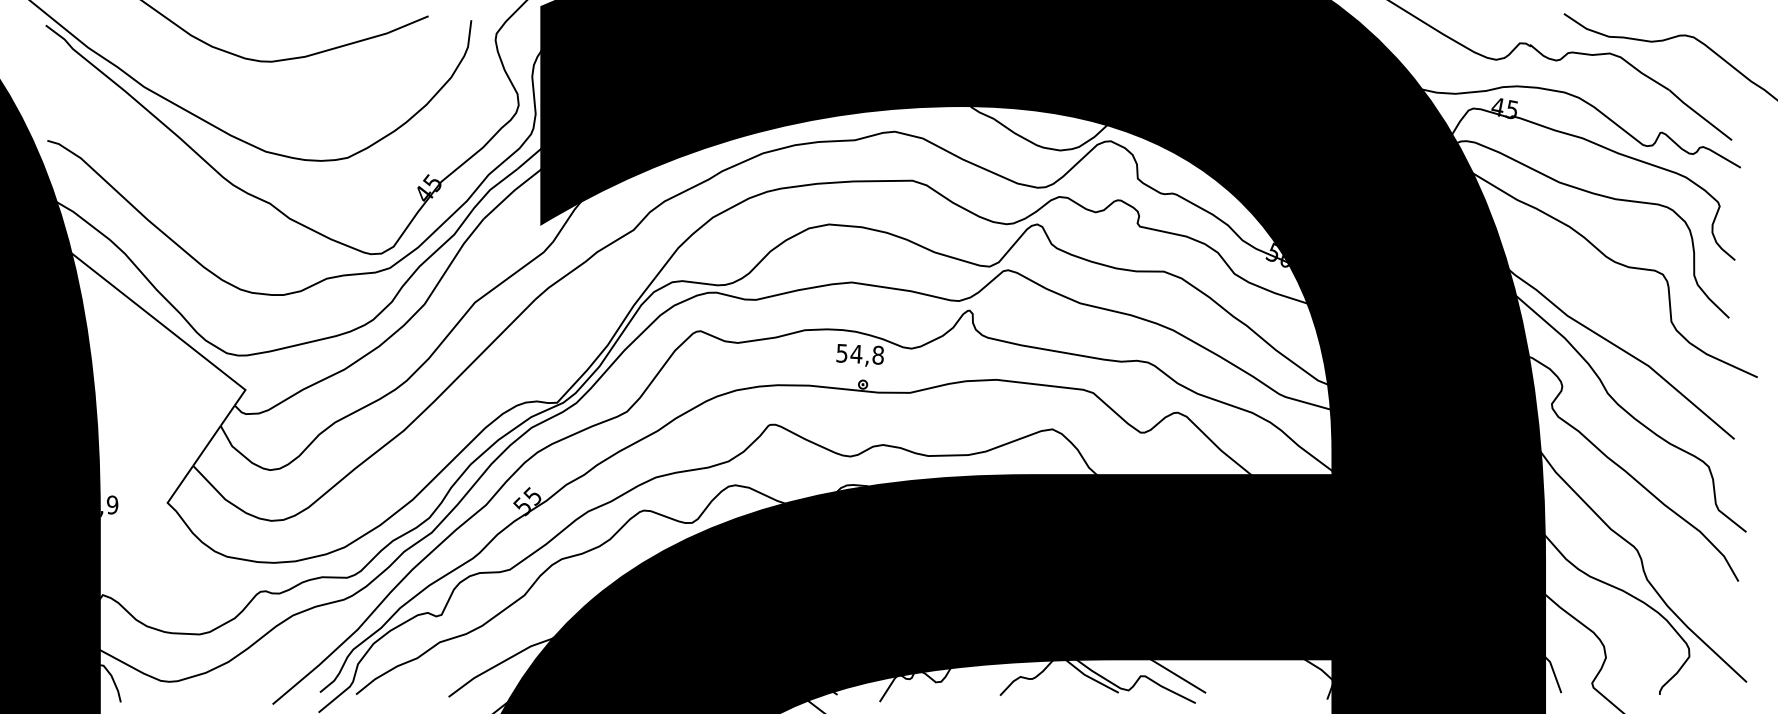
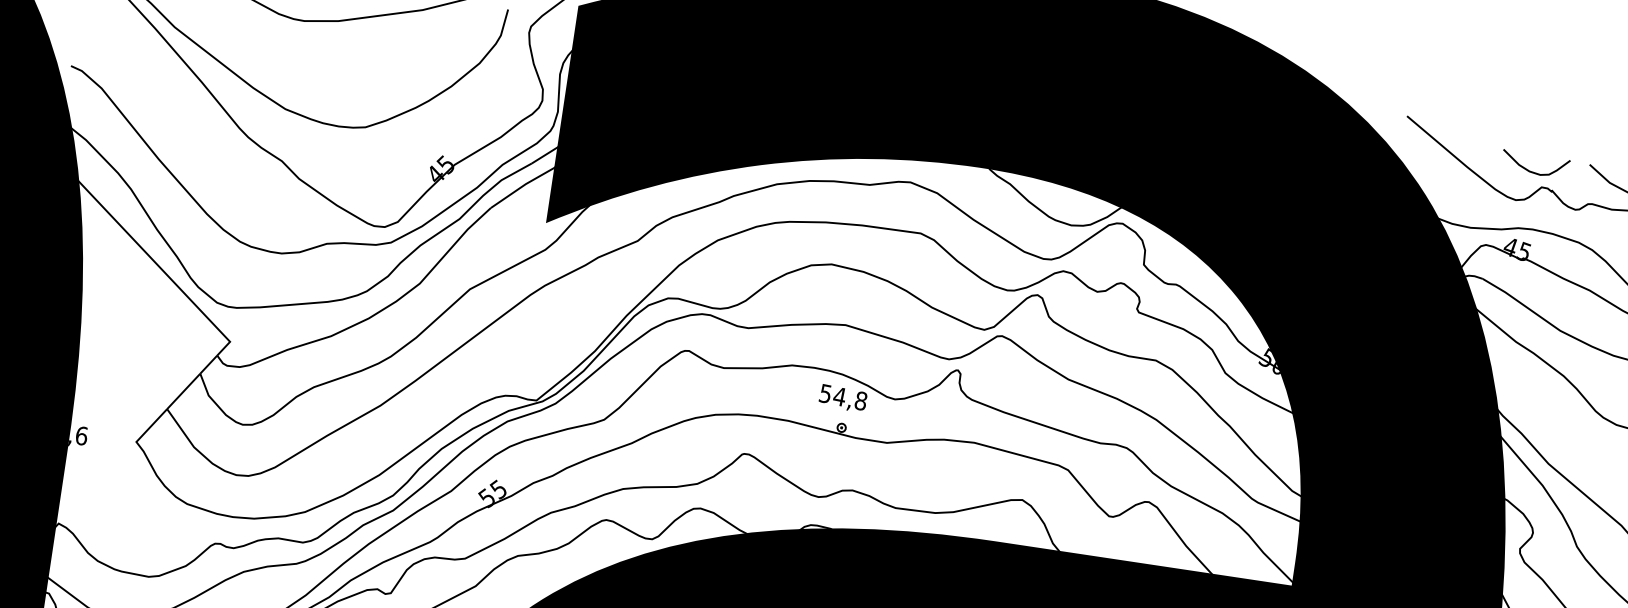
curve: (1507, 28) -> (1531, 170), added
text: (112, 504) -> (81, 435), 68,9 -> 51,6

